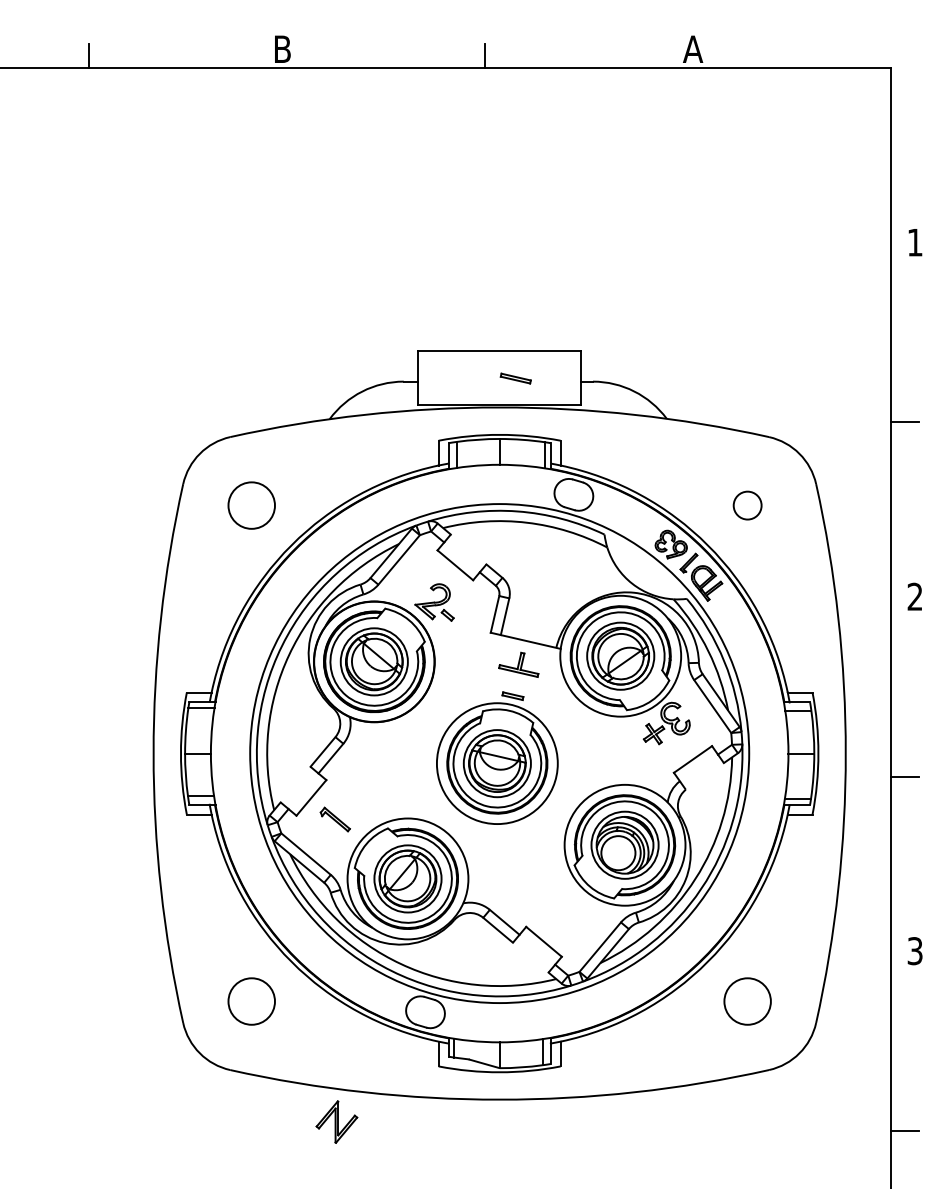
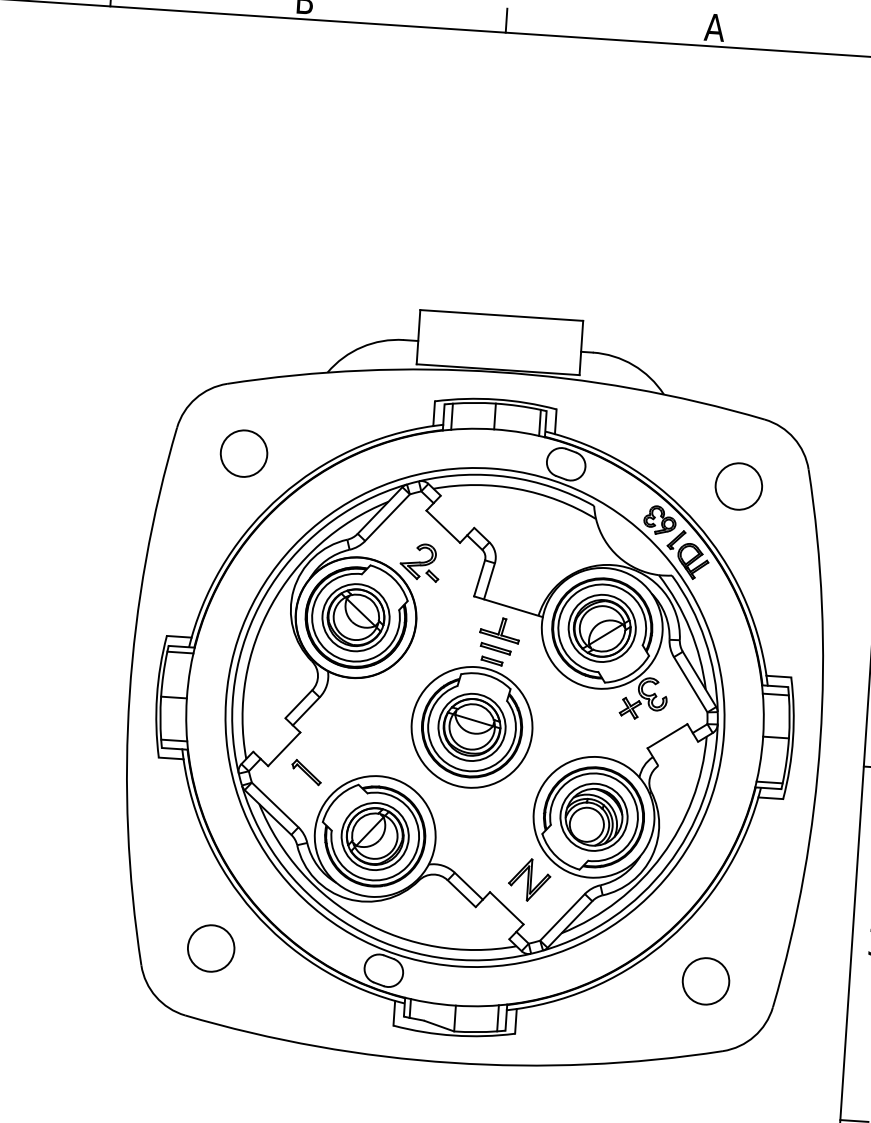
part: (515, 378) -> (495, 648), moved
circle: (747, 505) -> (738, 486), size x1.67
part: (336, 1121) -> (529, 879), moved

